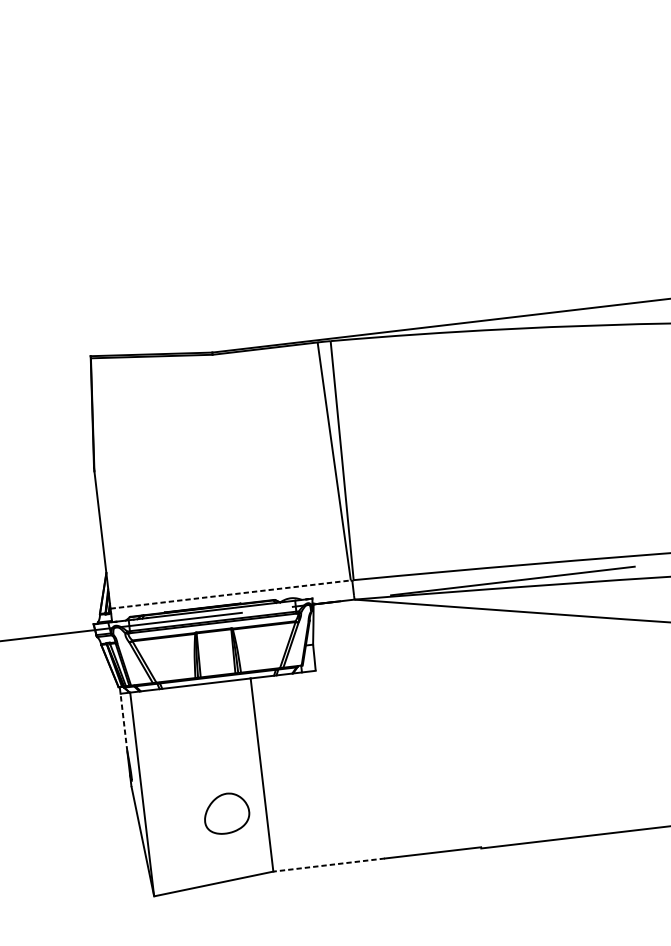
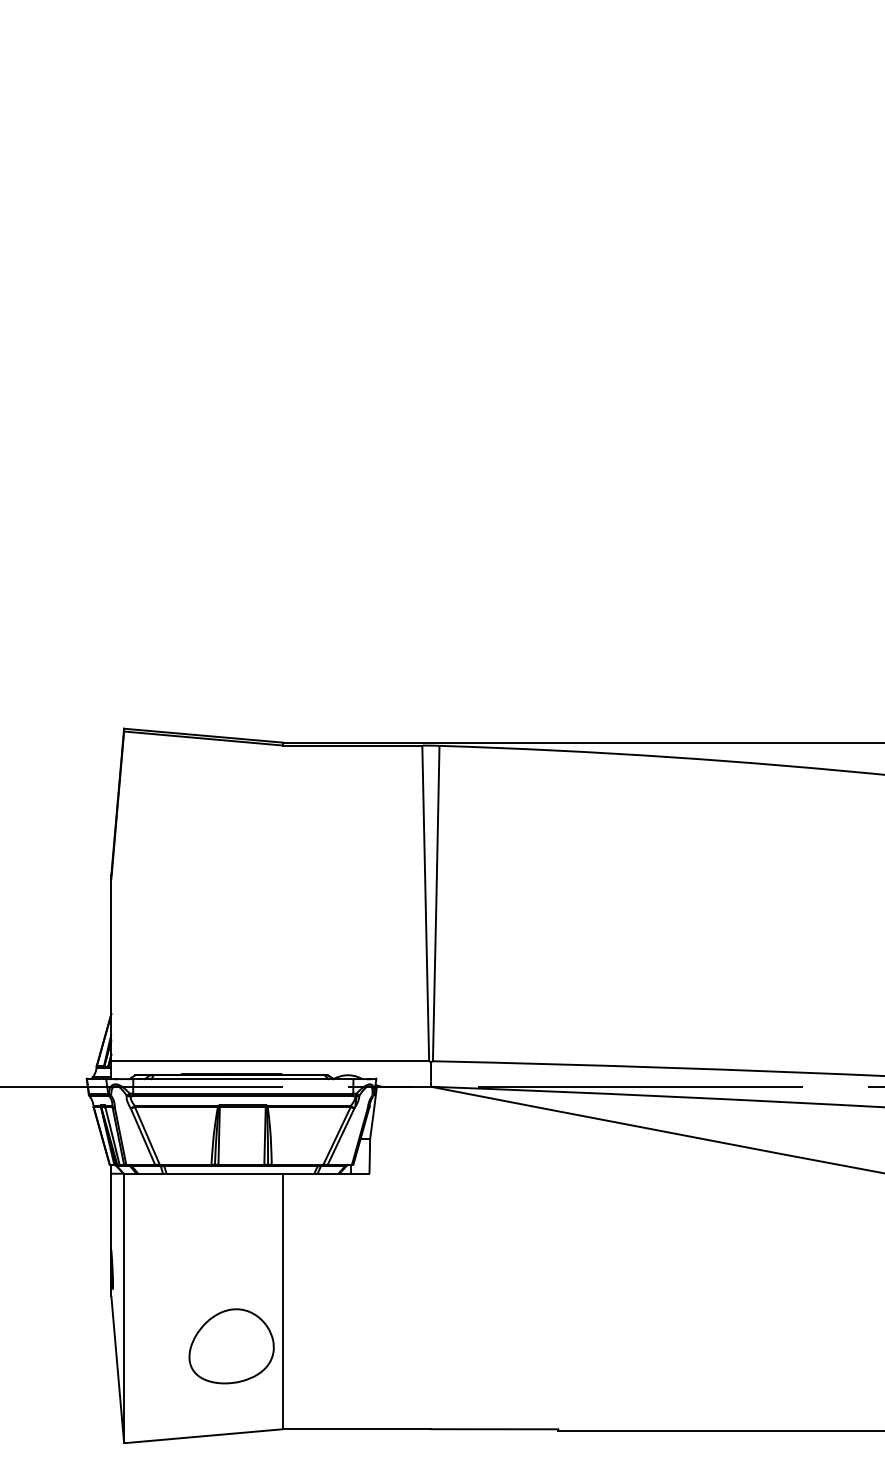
line: (230, 594) -> (270, 1061), dashed -> solid
line: (124, 722) -> (111, 1211), dashed -> solid
part: (226, 813) -> (231, 1346), size x1.43
line: (329, 865) -> (357, 1429), dashed -> solid

